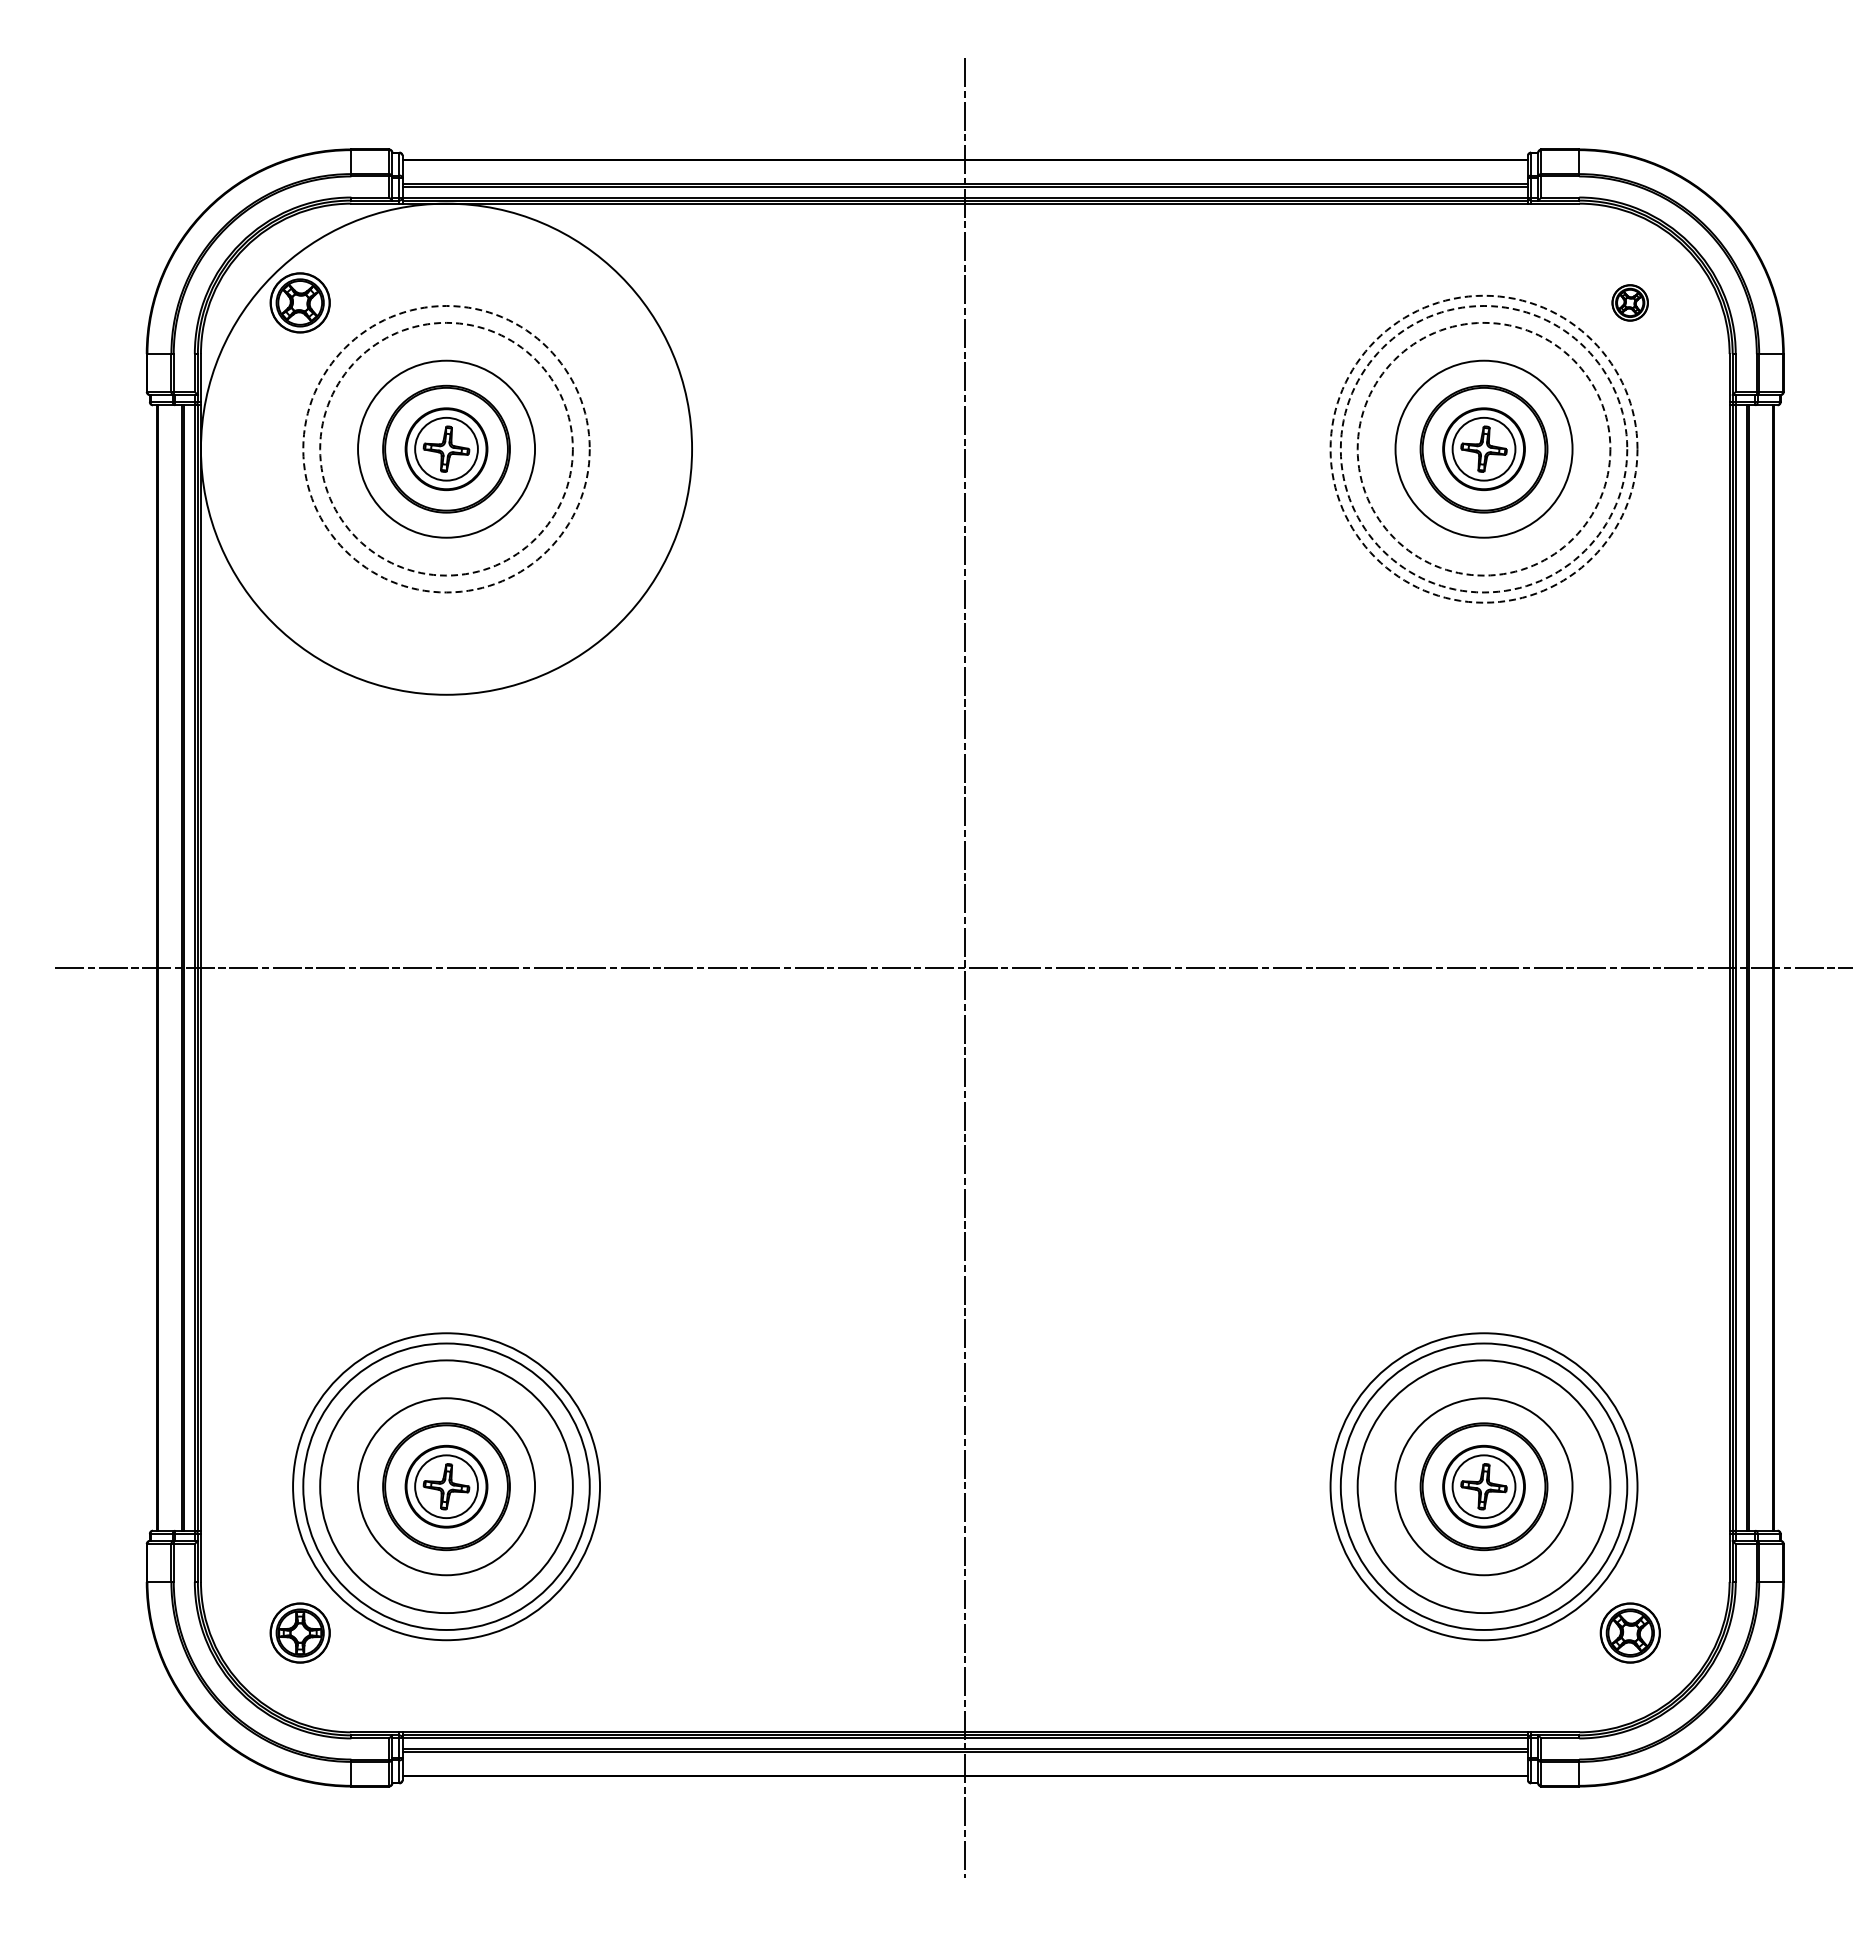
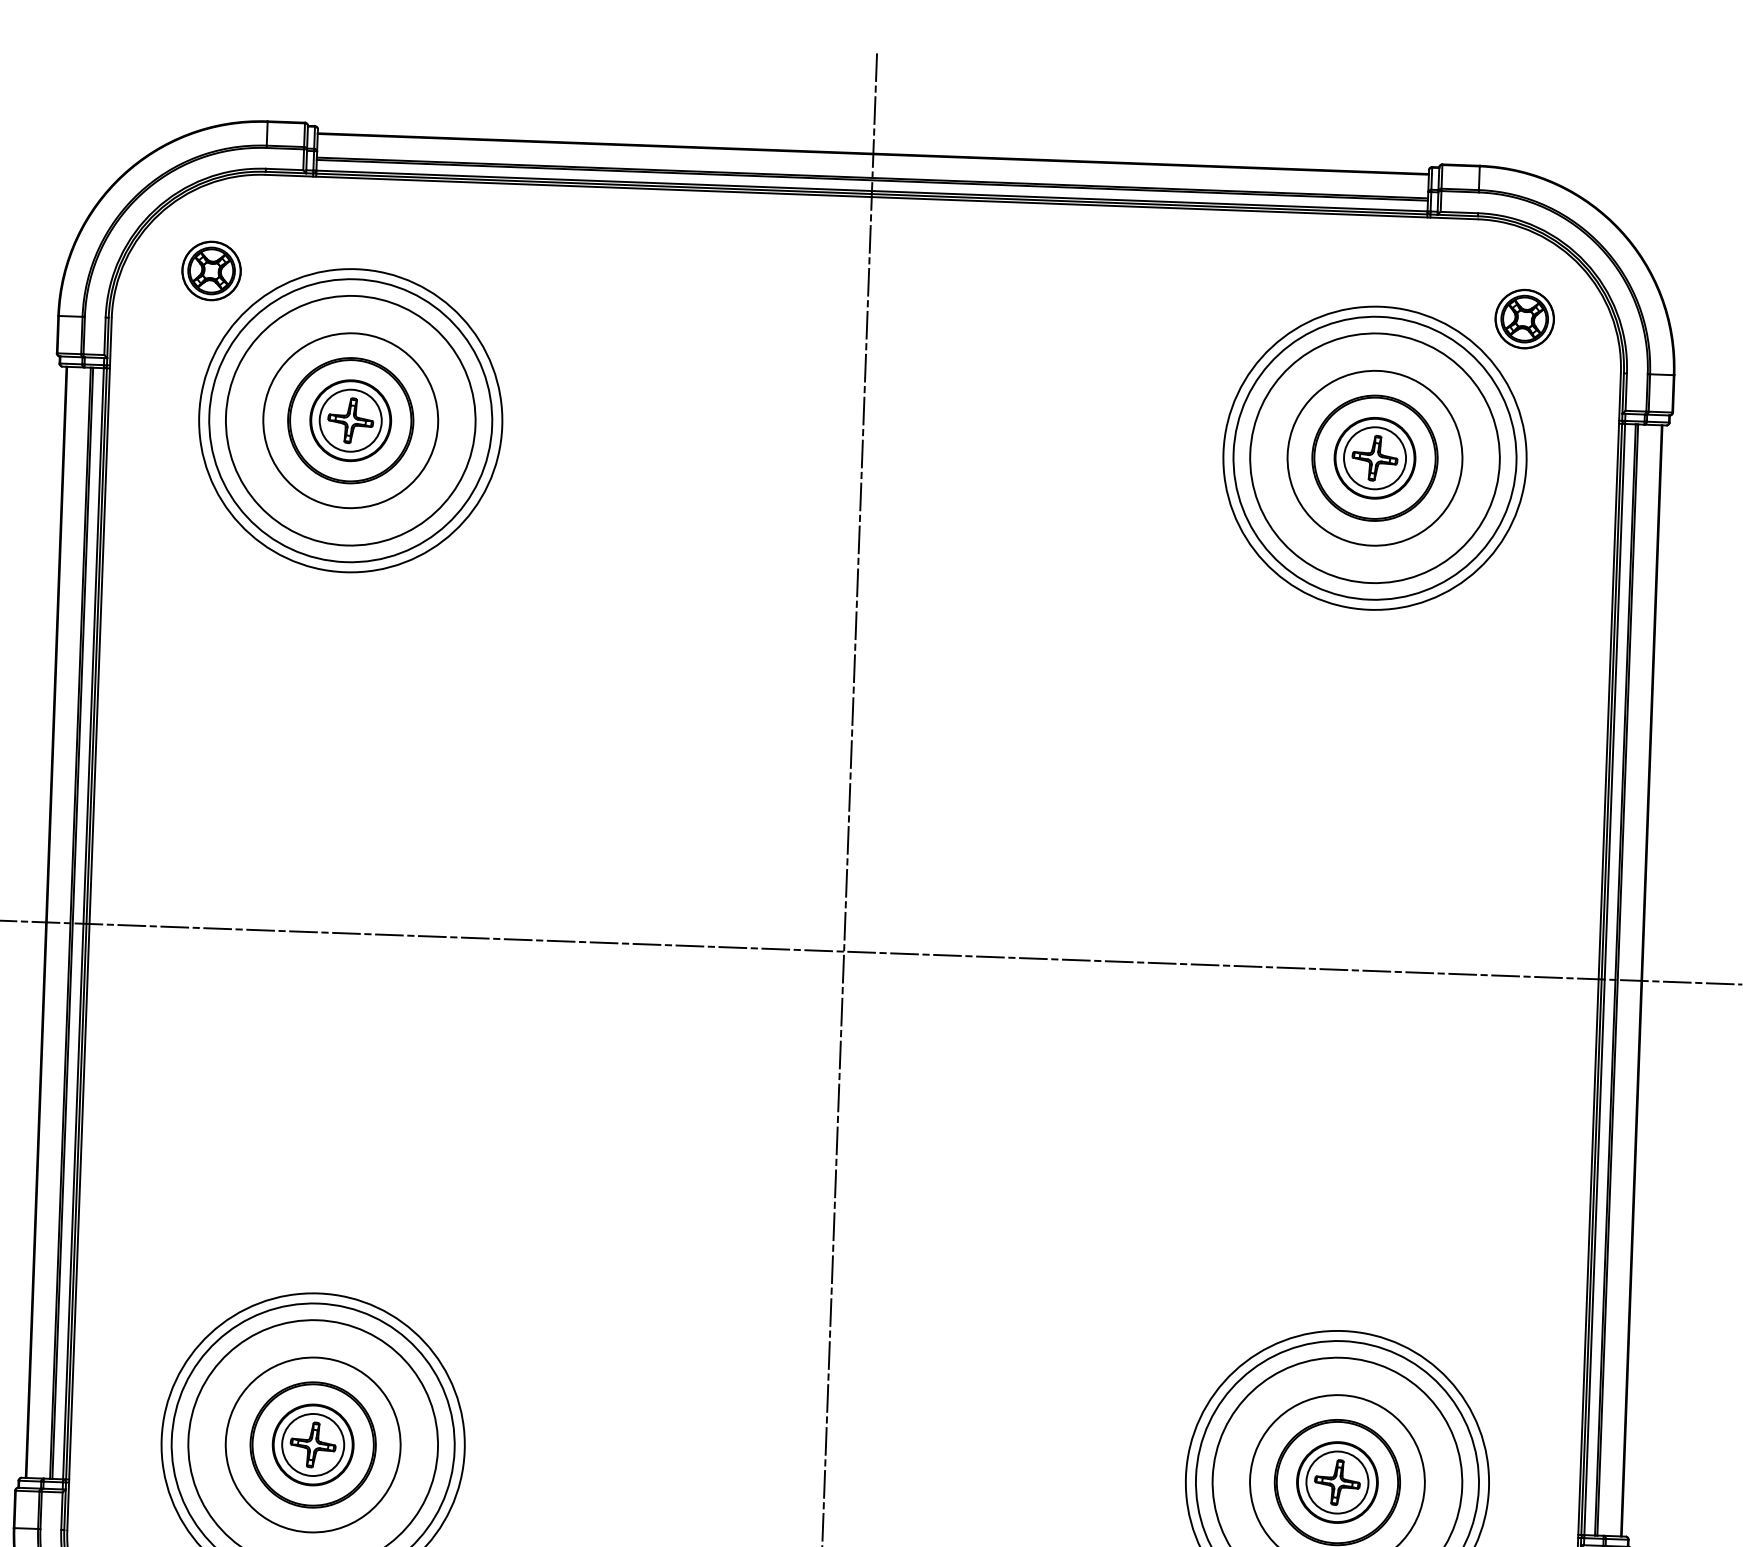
part: (1629, 302) -> (1523, 318), size x1.67
circle: (446, 448) -> (350, 420), dashed -> solid
circle: (446, 448) -> (350, 420), size x0.62
circle: (1483, 448) -> (1374, 457), dashed -> solid
circle: (1483, 448) -> (1374, 457), dashed -> solid
circle: (446, 449) -> (350, 420), dashed -> solid
circle: (1483, 449) -> (1374, 458), dashed -> solid

